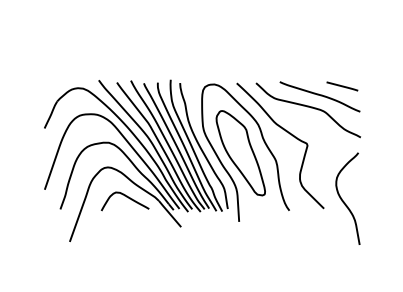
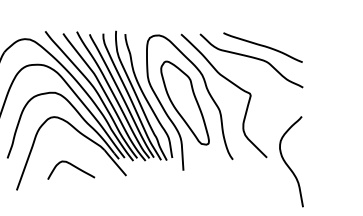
line: (342, 86) -> (285, 37), removed
curve: (126, 197) -> (72, 166), moved
curve: (344, 201) -> (288, 164), moved

